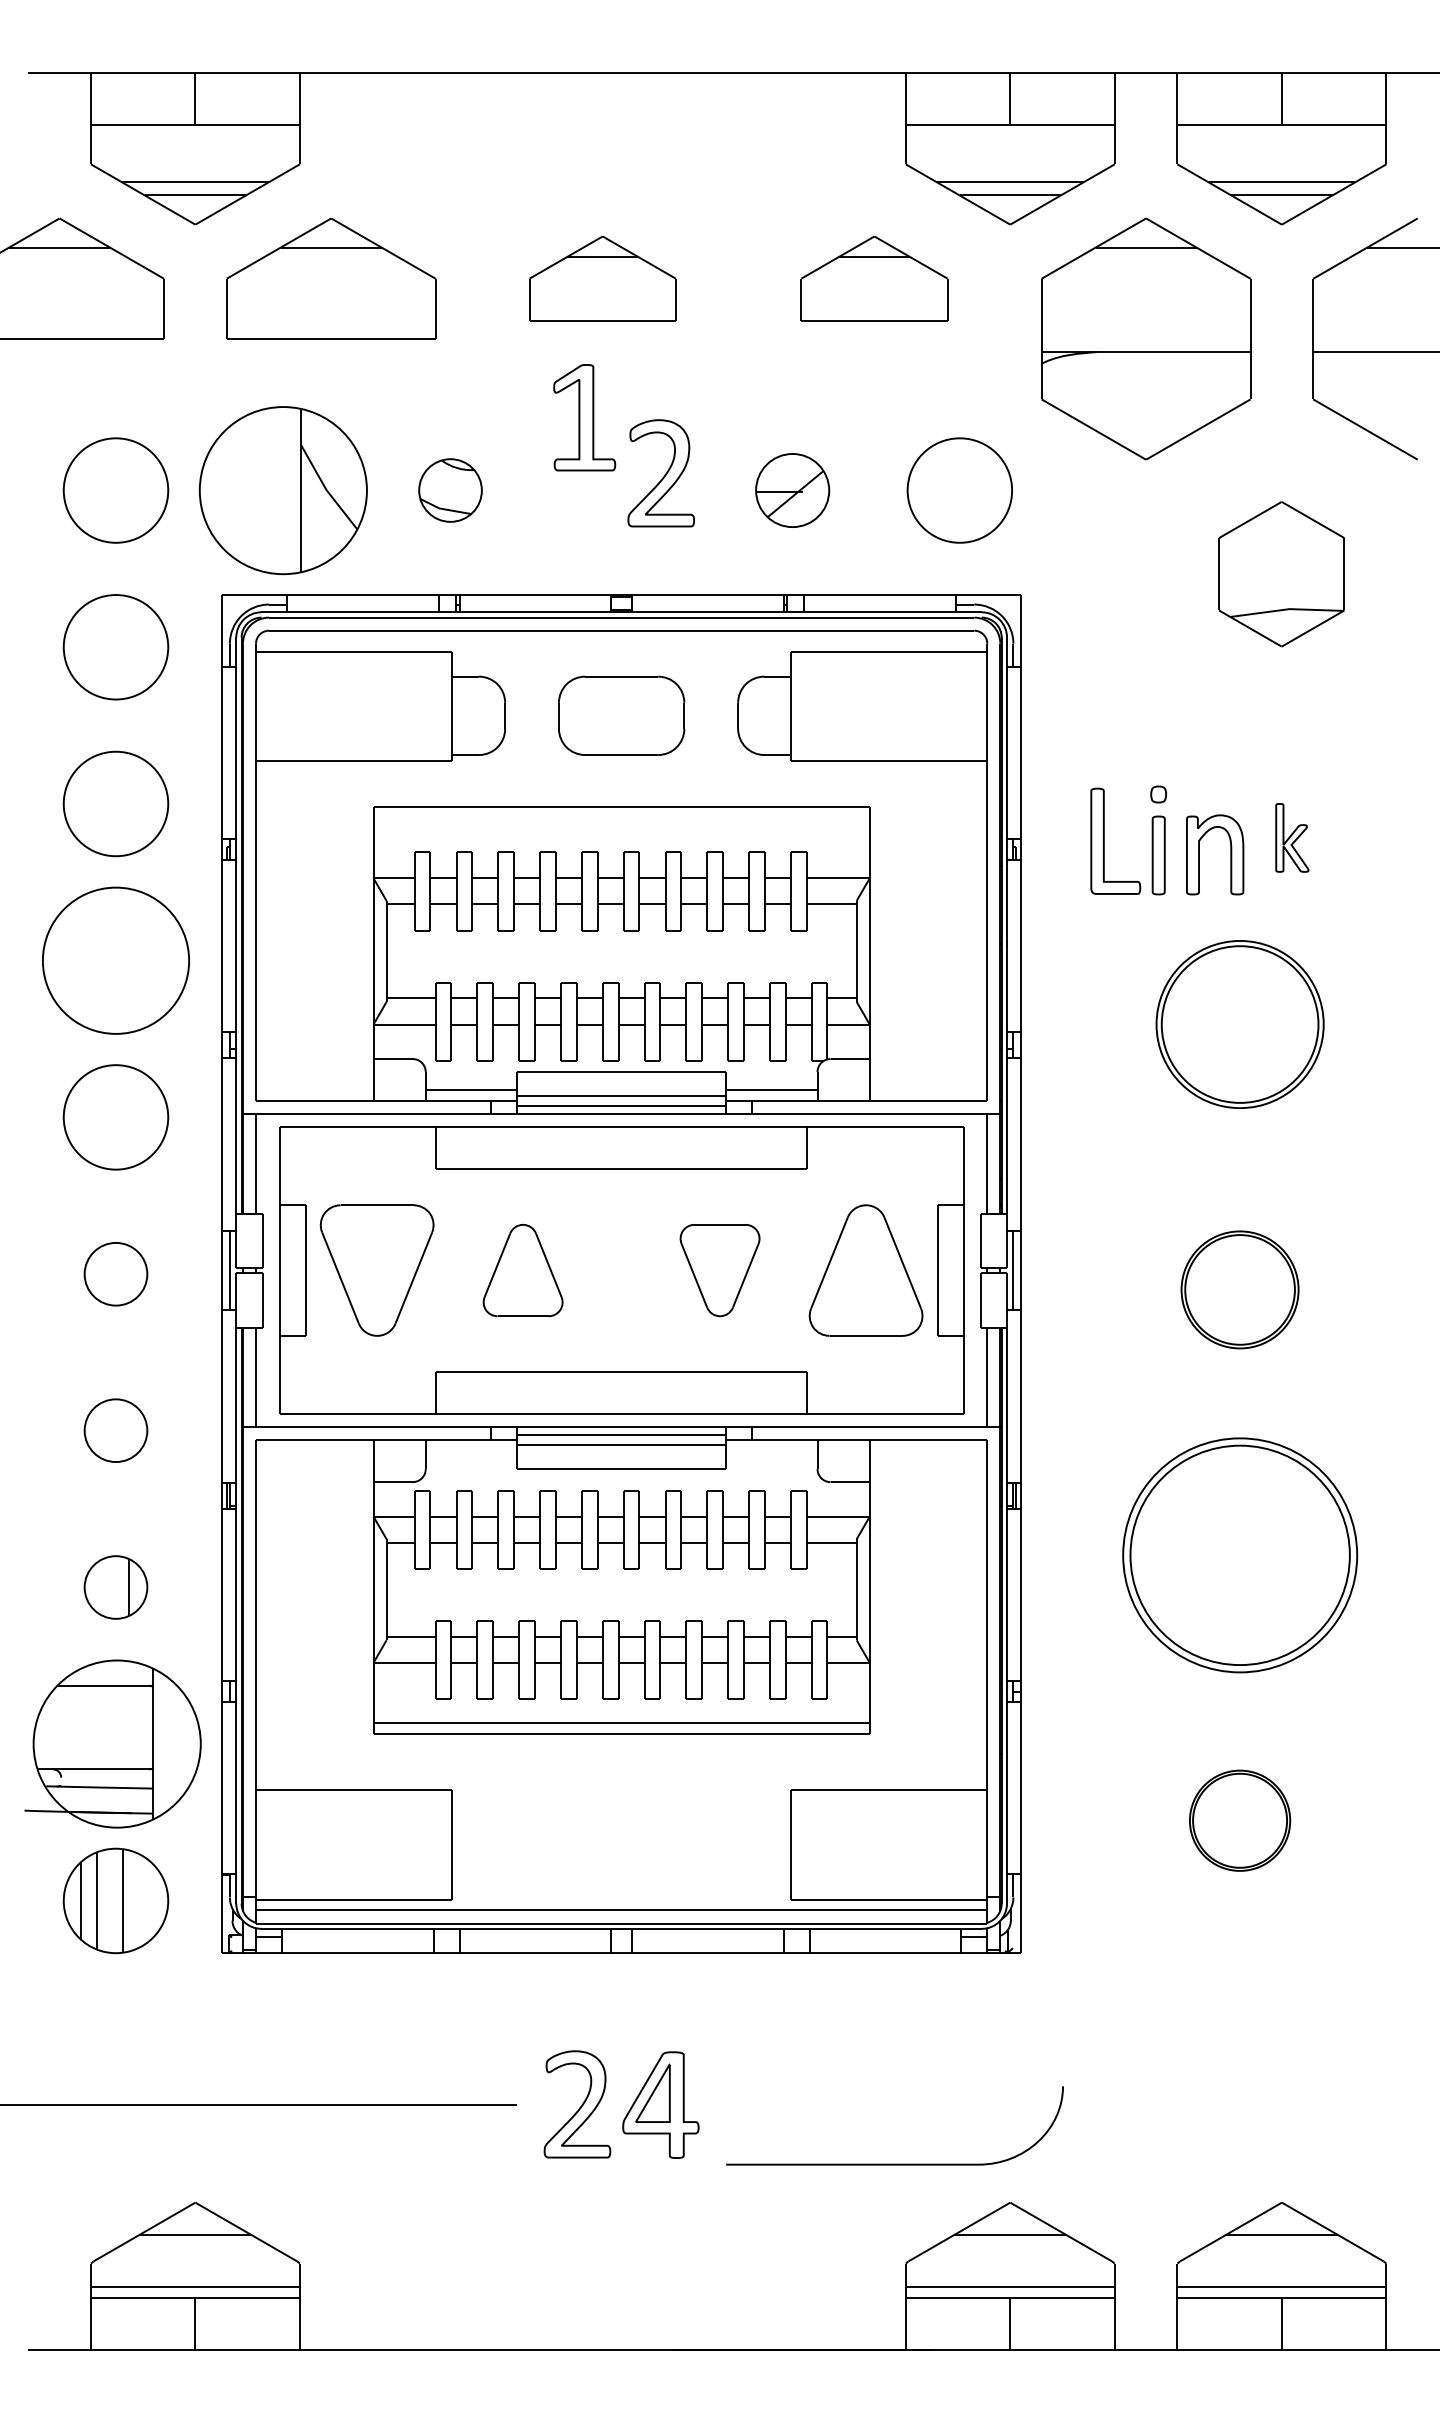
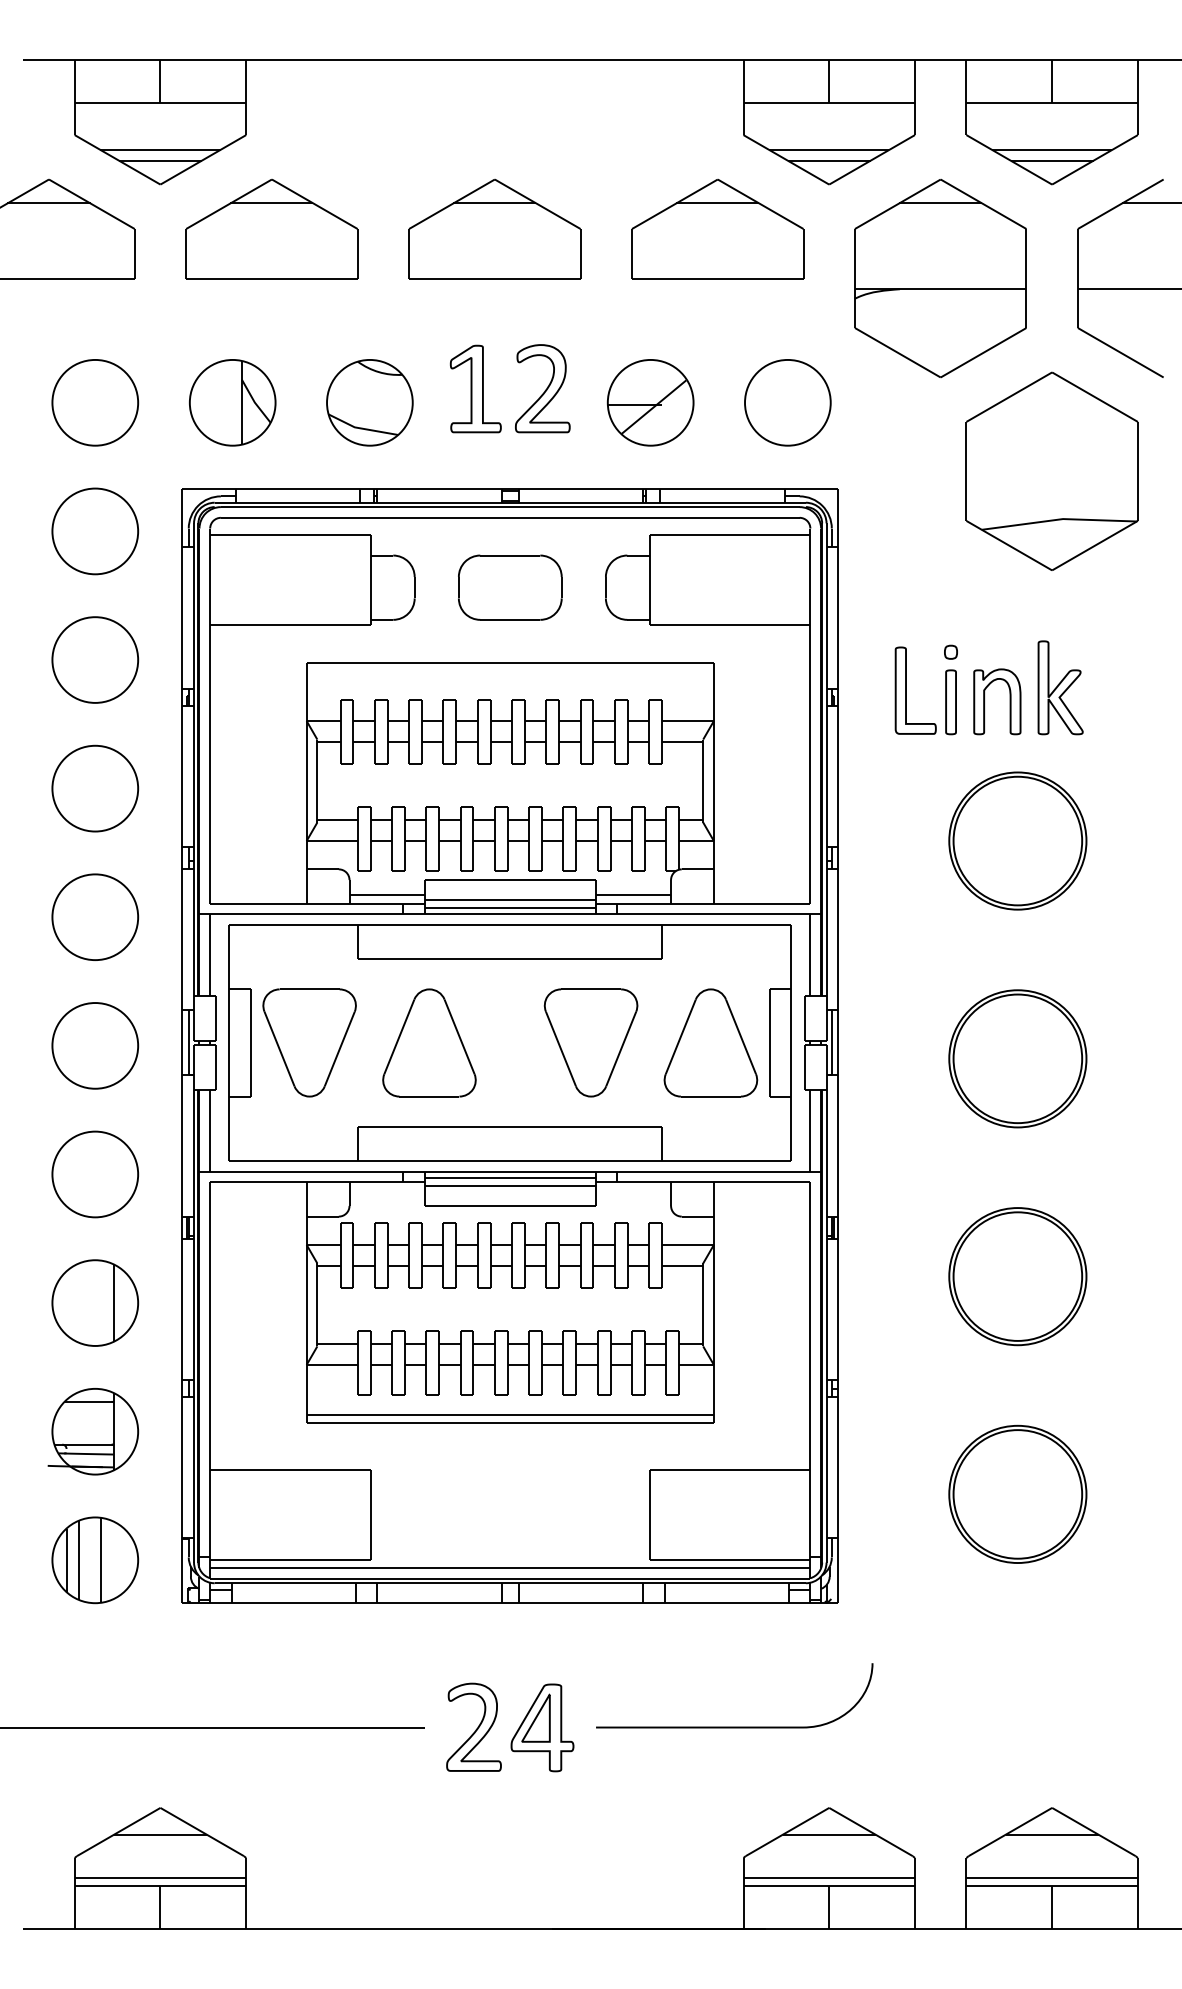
part: (602, 278) -> (494, 228), size x1.43
part: (874, 278) -> (717, 228), size x1.43
part: (584, 417) -> (475, 388), moved
part: (283, 490) -> (232, 402), size x0.62
part: (450, 490) -> (369, 402), size x1.67
part: (792, 490) -> (650, 402), size x1.43
part: (1281, 574) -> (1051, 471), size x1.67
part: (1292, 837) -> (1060, 687), size x1.67
part: (115, 960) -> (94, 788), size x0.71
part: (522, 1270) -> (428, 1042), size x1.43
part: (719, 1270) -> (590, 1042), size x1.43
part: (115, 1274) -> (94, 1046), size x1.67
part: (1239, 1289) -> (1017, 1058), size x1.43
part: (115, 1430) -> (94, 1174), size x1.67
part: (1239, 1554) -> (1017, 1276), size x0.71
part: (115, 1587) -> (94, 1303), size x1.67
part: (113, 1744) -> (93, 1431), size x0.62
part: (1239, 1820) -> (1017, 1494), size x1.67
curve: (894, 2163) -> (734, 1726), moved

